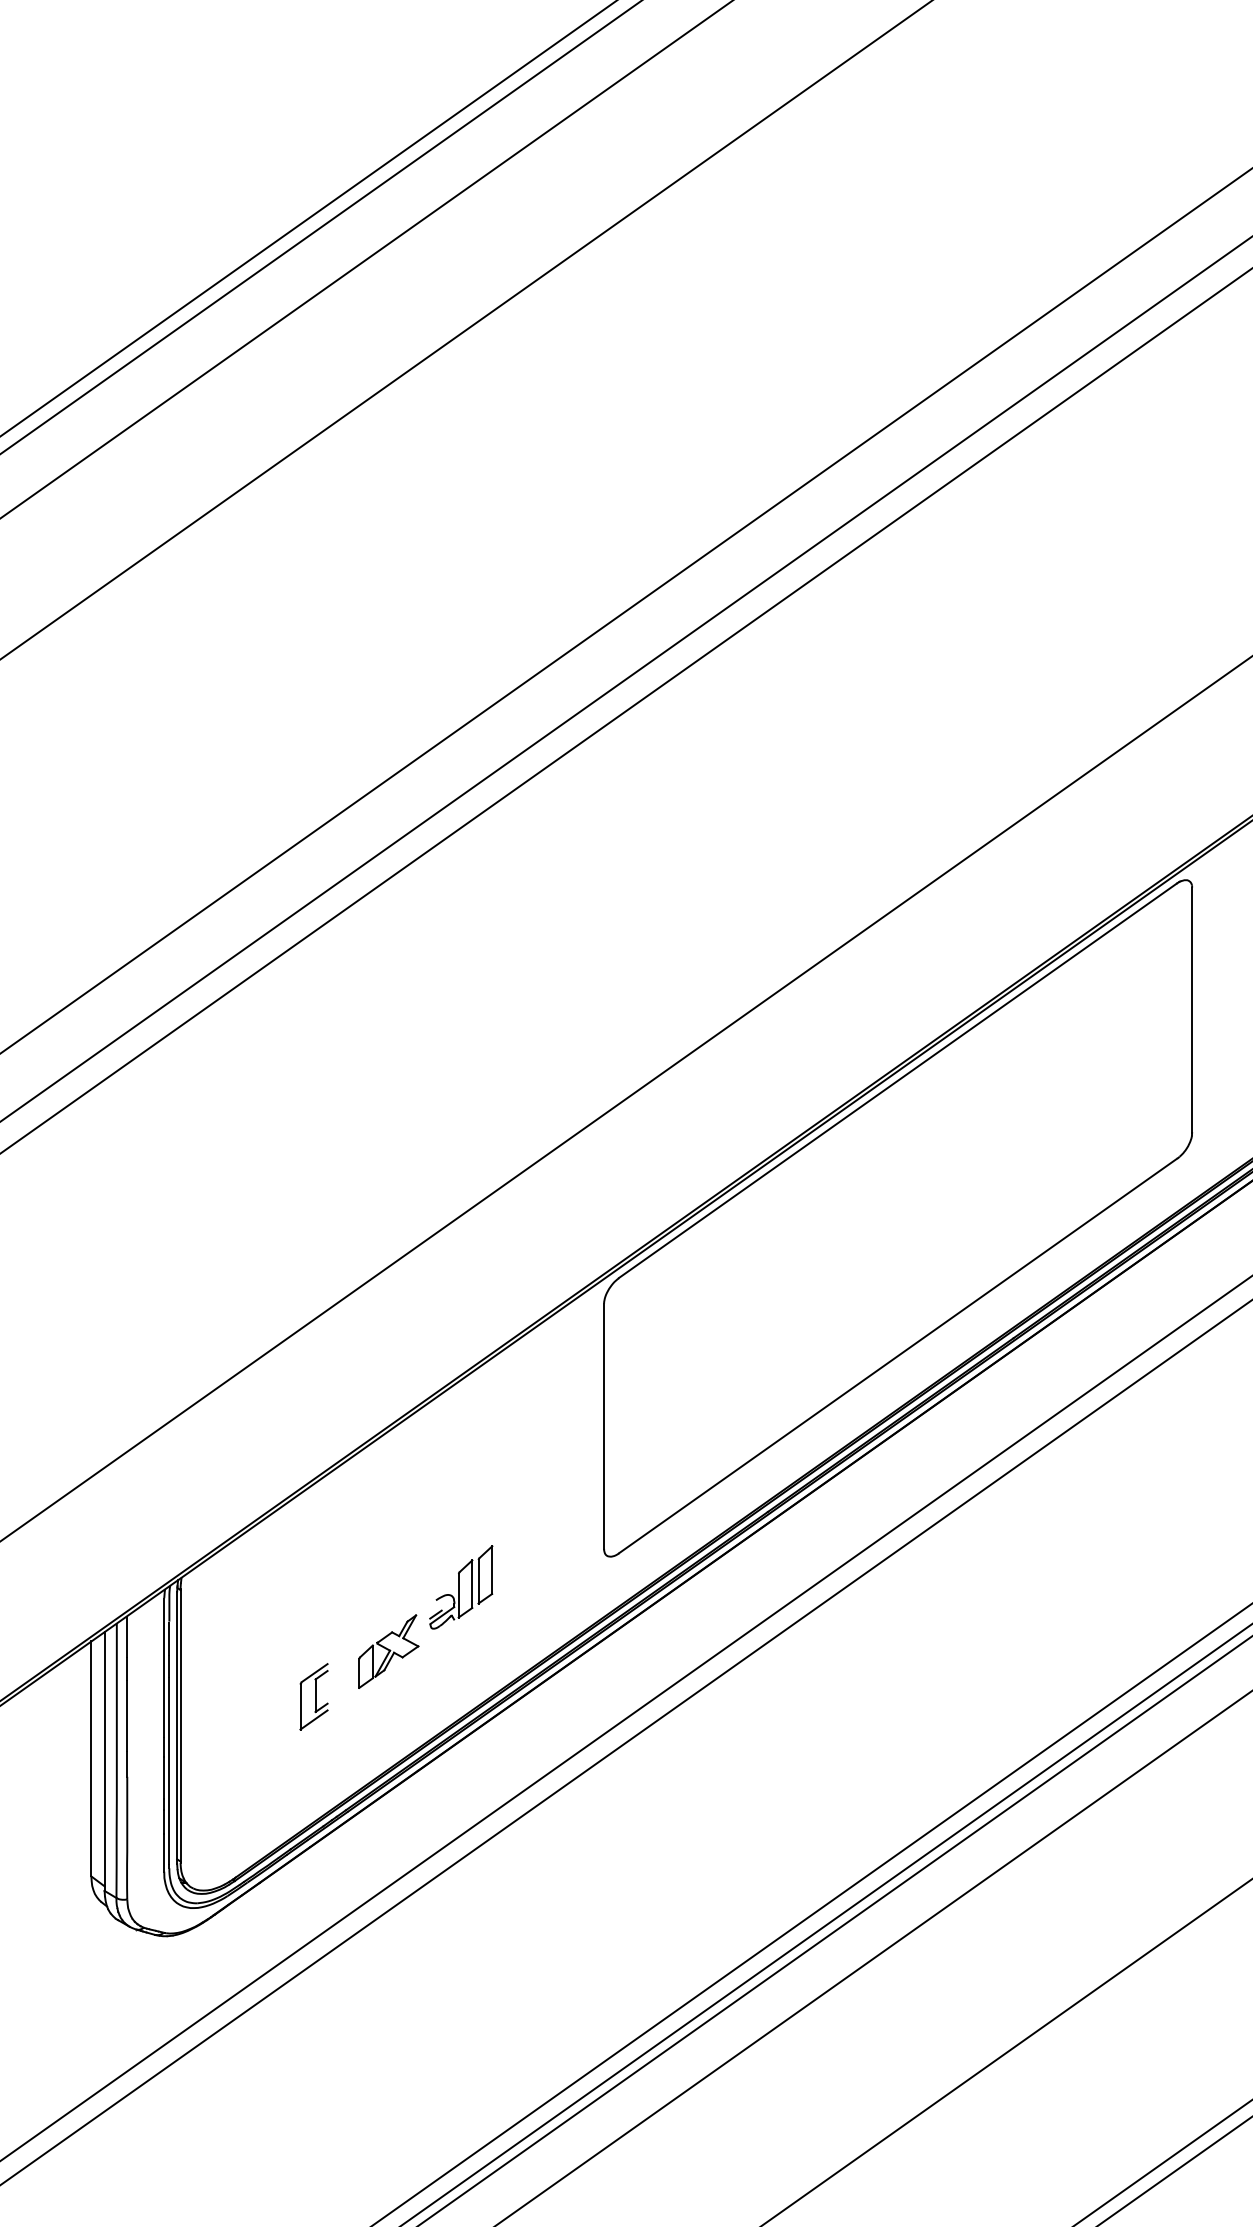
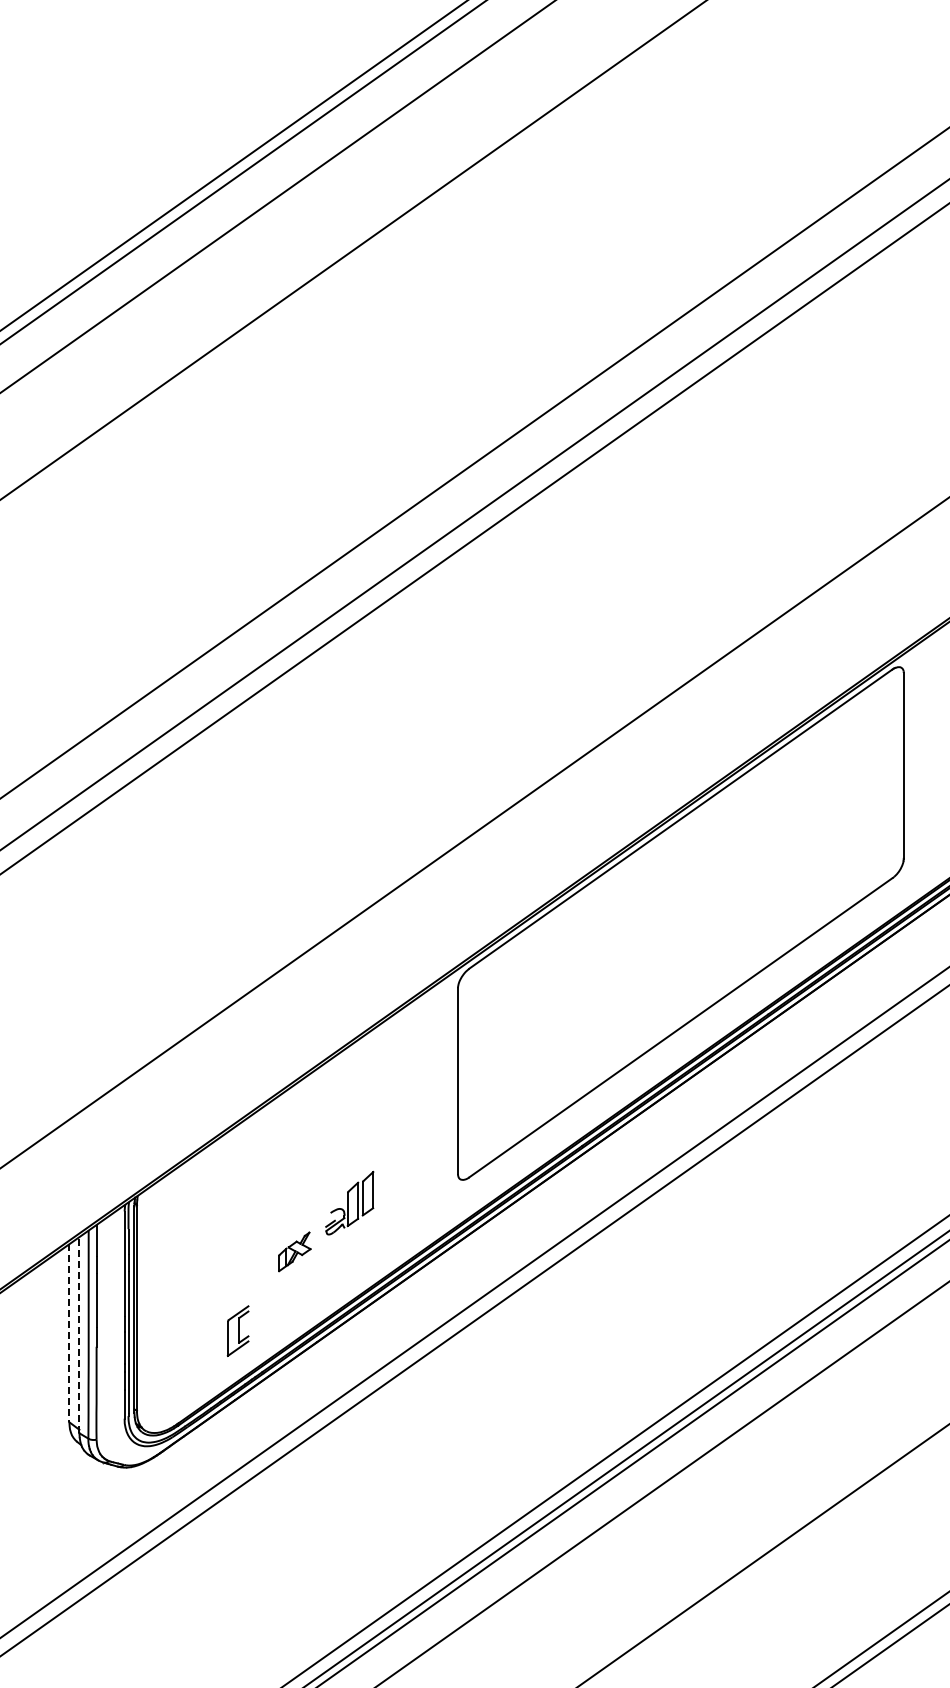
part: (388, 1651) -> (294, 1251), size x0.7
part: (313, 1695) -> (237, 1330), moved
line: (91, 1759) -> (69, 1333), solid -> dashed
line: (104, 1760) -> (79, 1334), solid -> dashed

